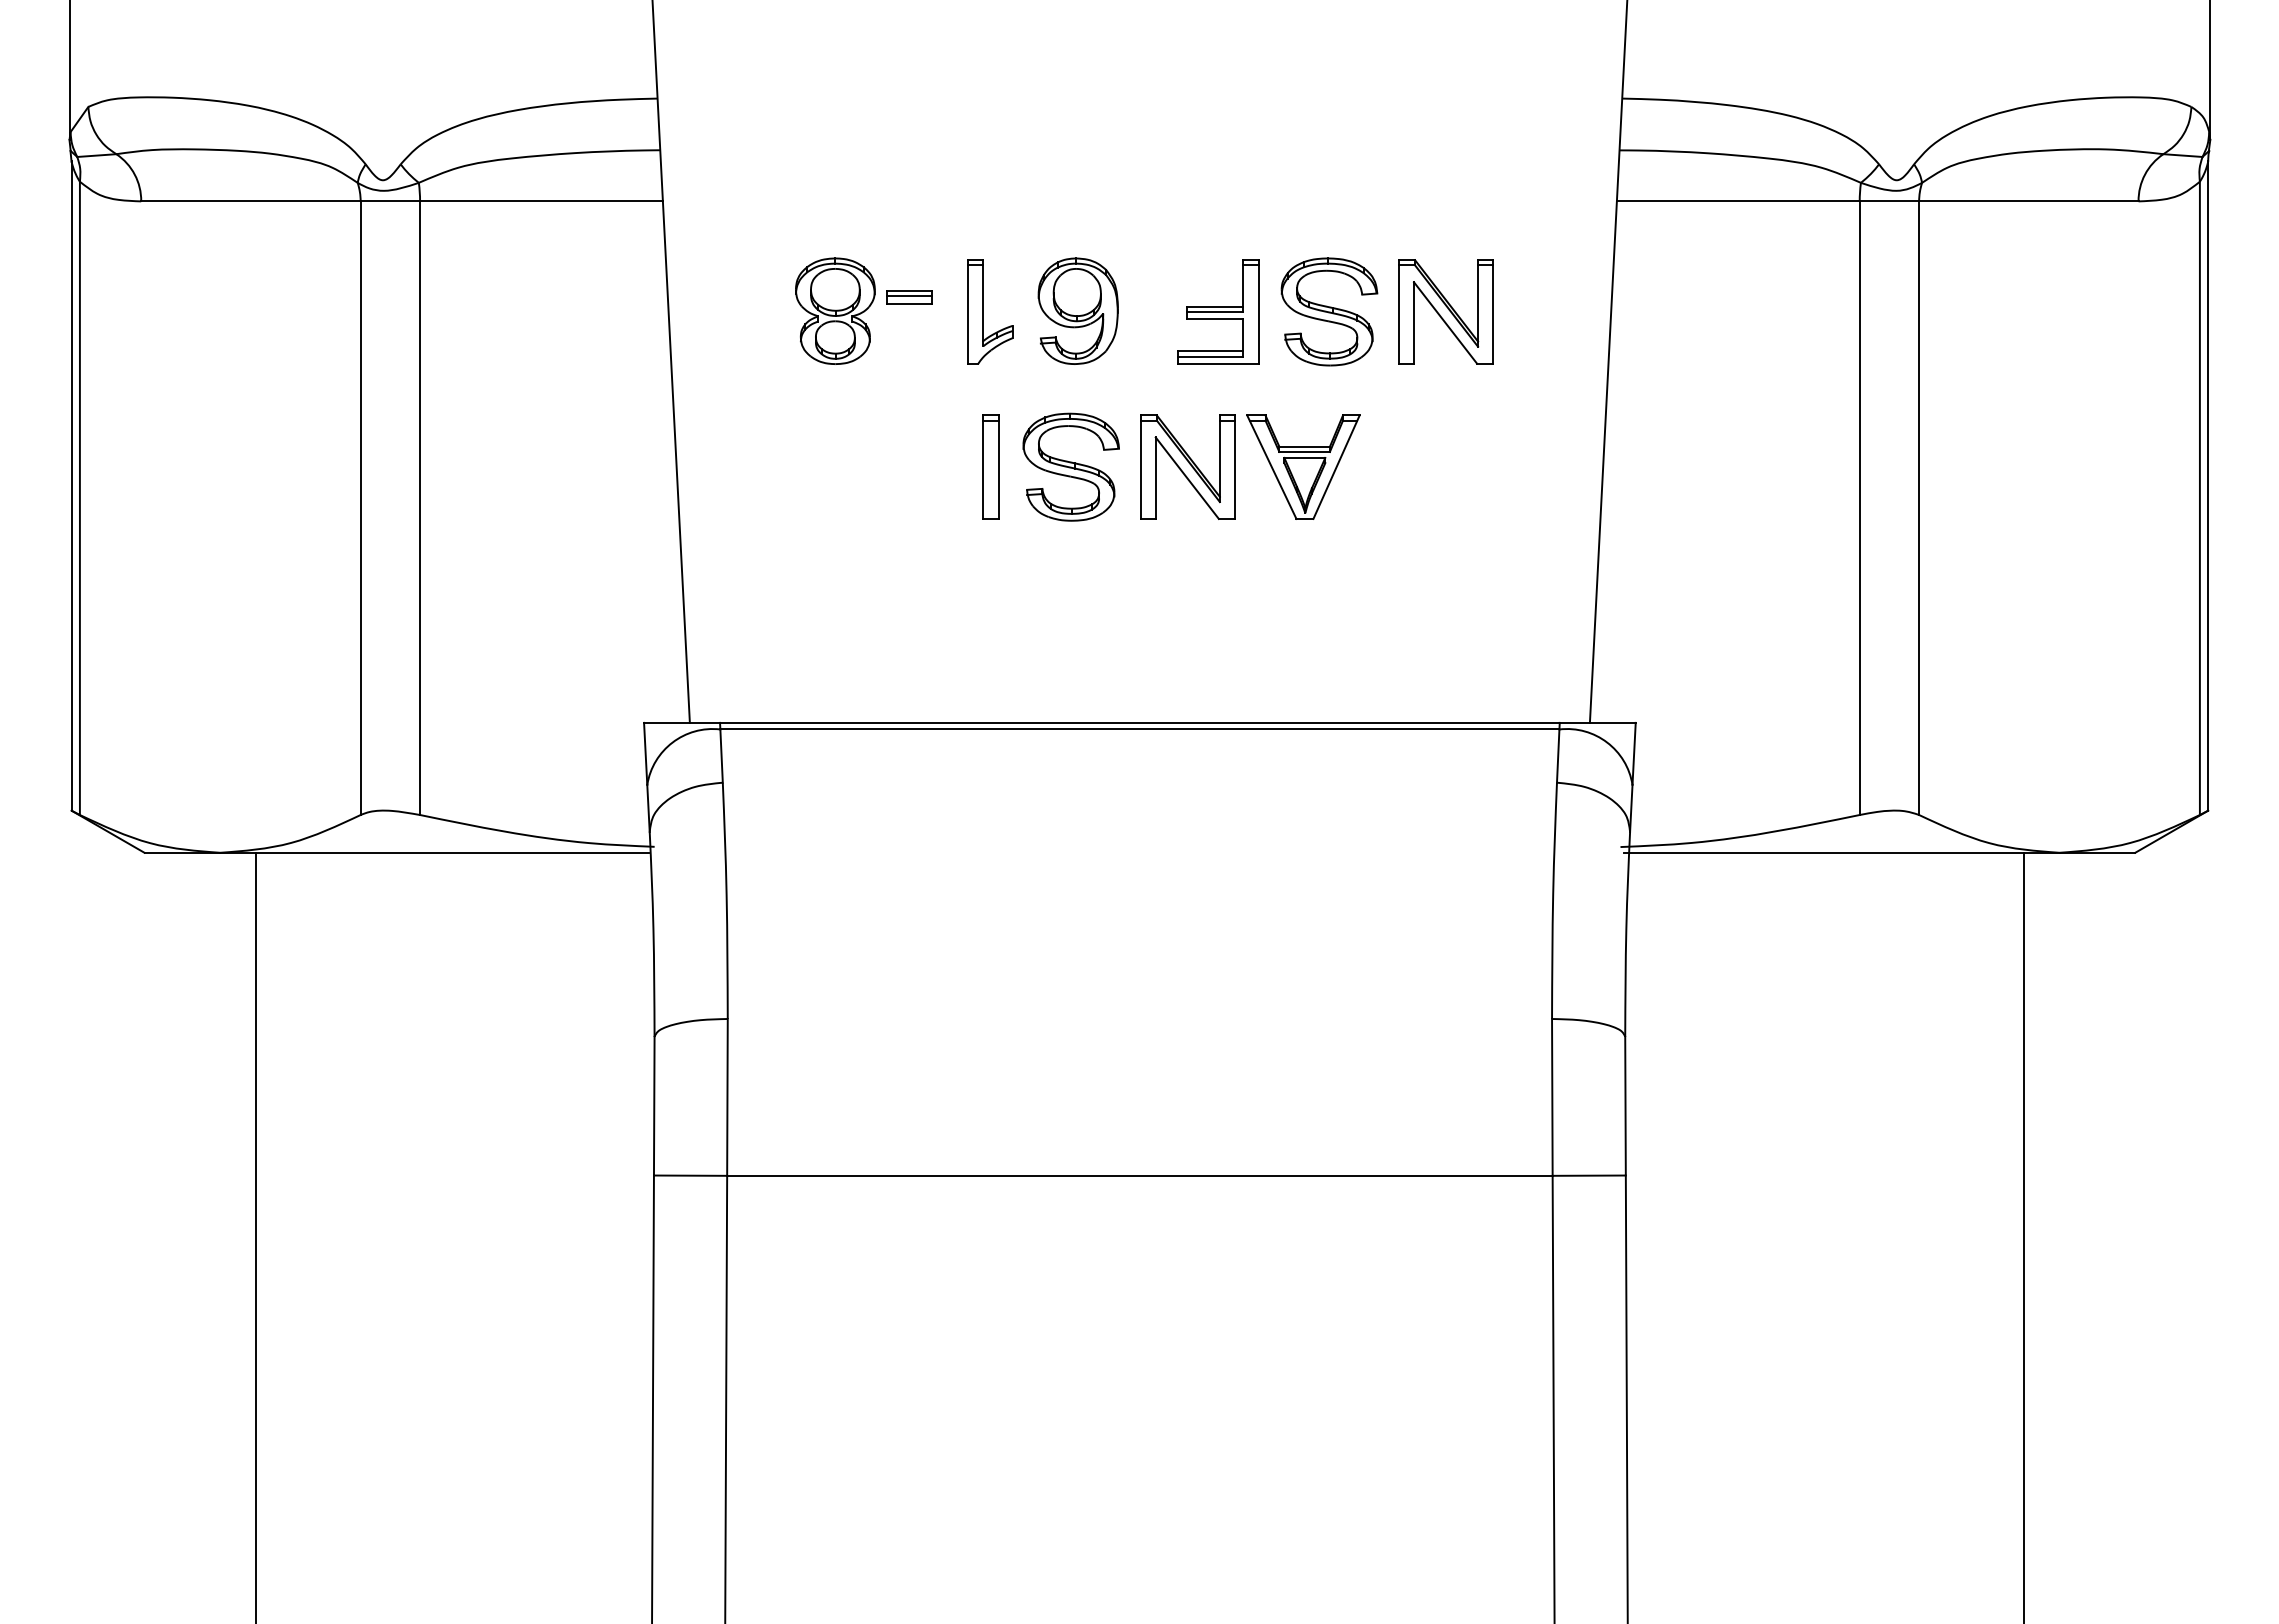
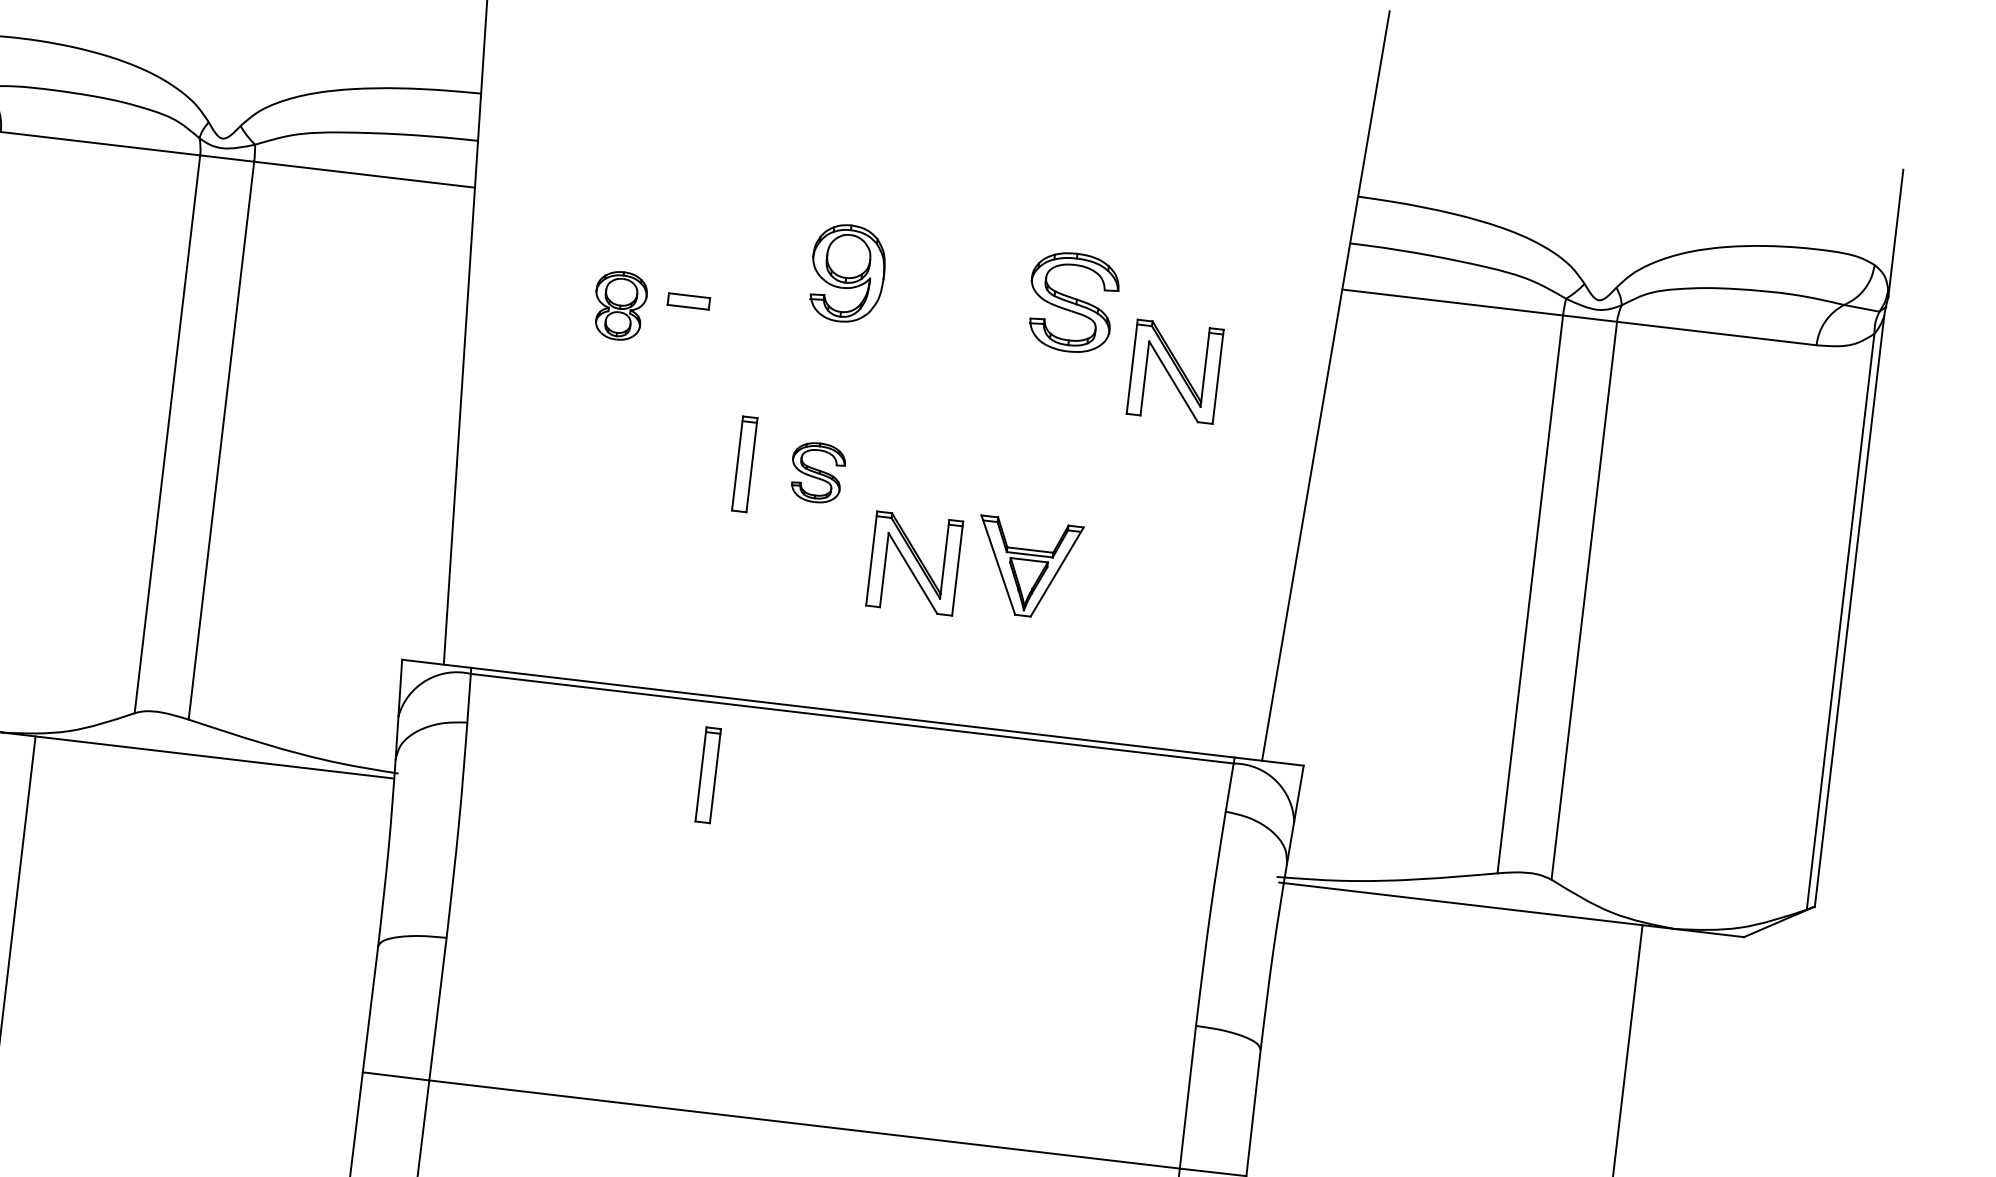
line: (909, 296) -> (689, 300), removed
part: (835, 310) -> (620, 305), size x0.7
part: (1077, 310) -> (847, 272), moved
part: (983, 311) -> (754, 322), removed
part: (1218, 311) -> (968, 347), removed
part: (1329, 311) -> (1073, 302), moved
part: (1070, 466) -> (817, 472), size x0.6
part: (1187, 466) -> (914, 562), moved
part: (1303, 466) -> (1027, 567), moved
part: (990, 808) -> (707, 774), added

